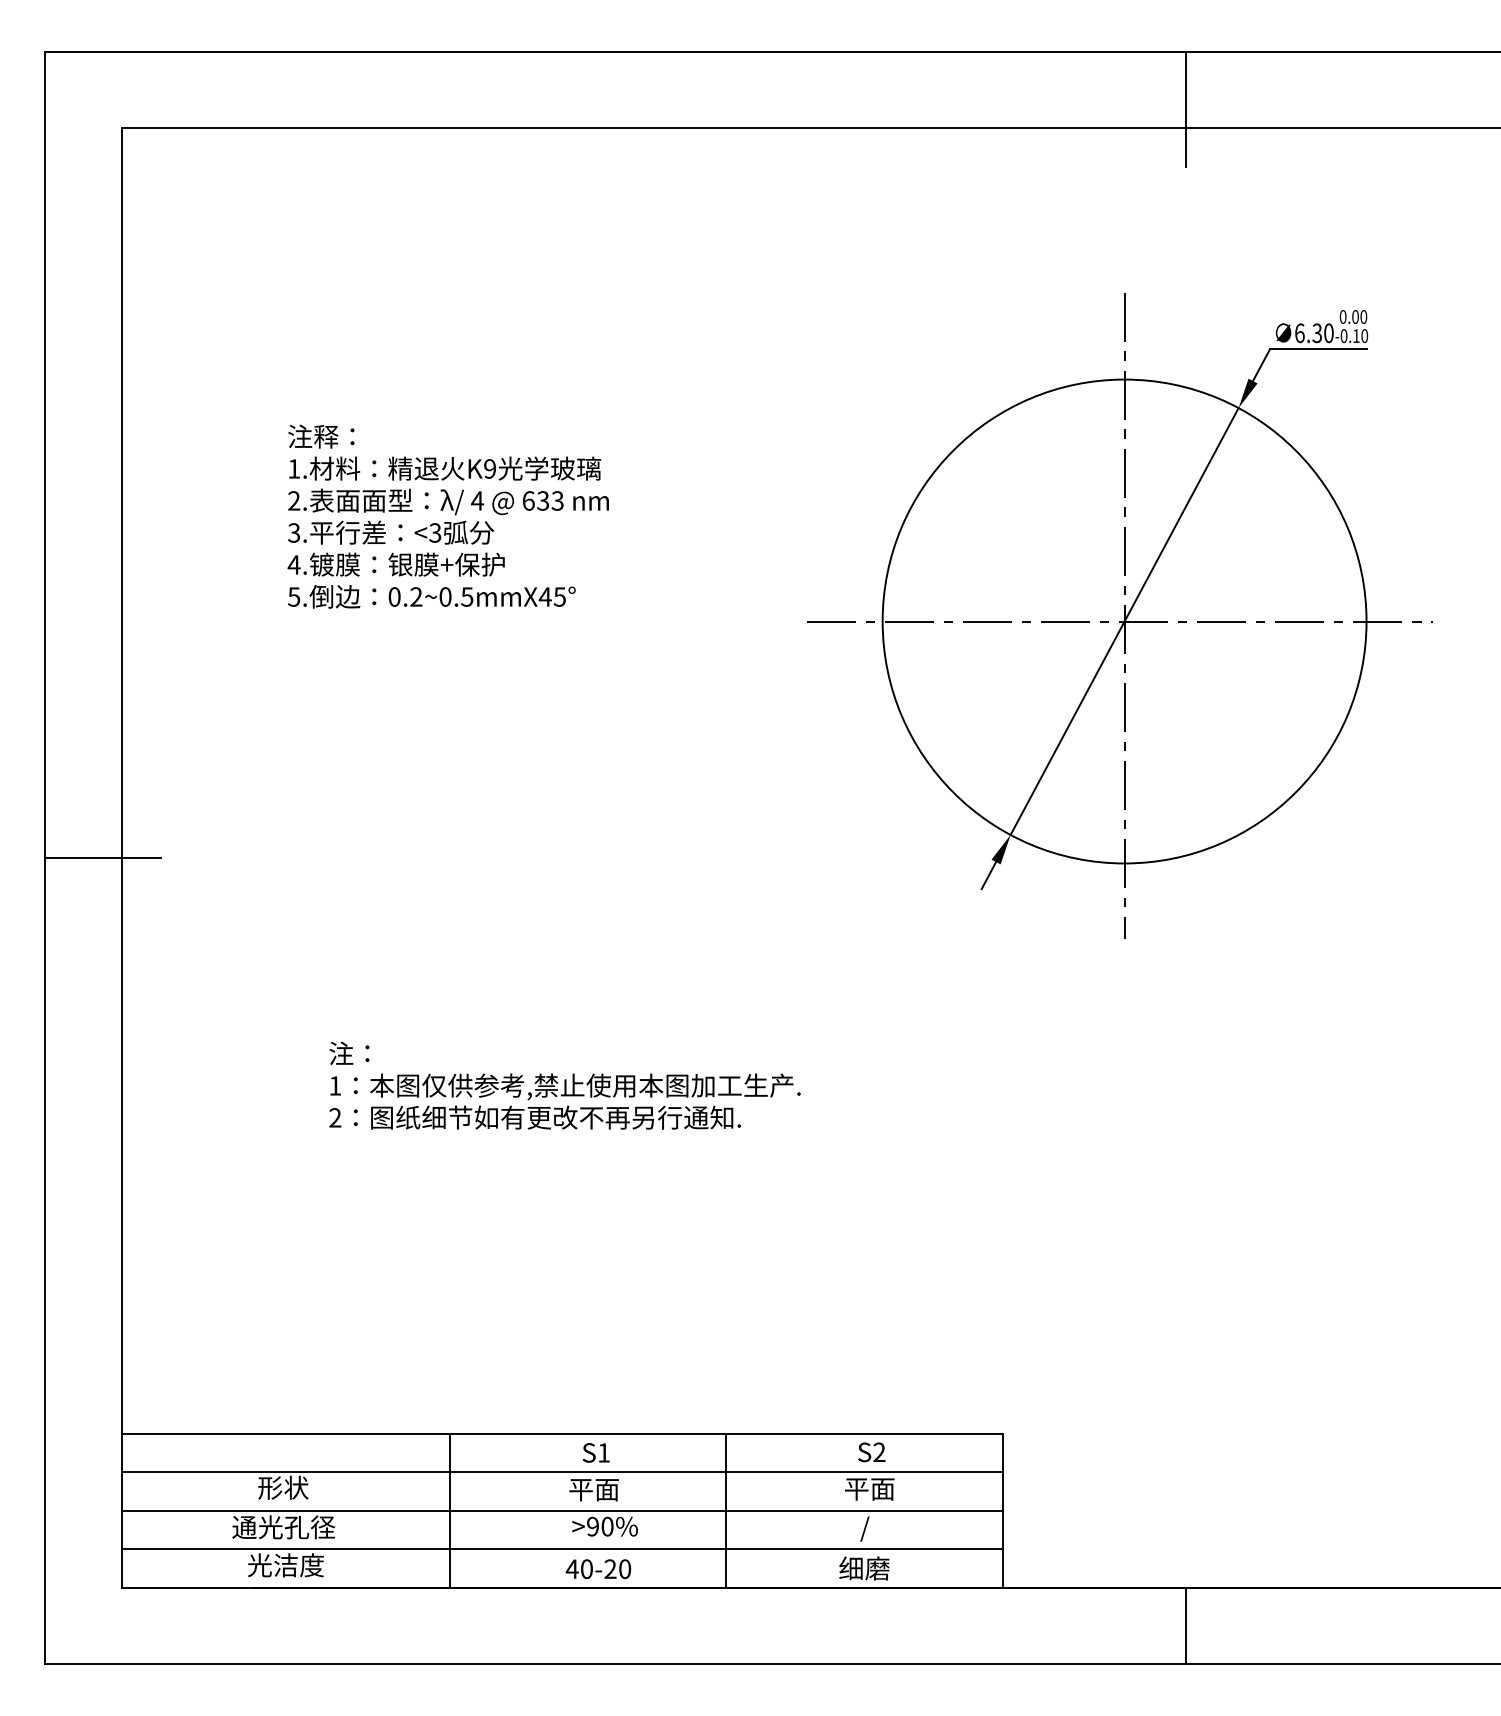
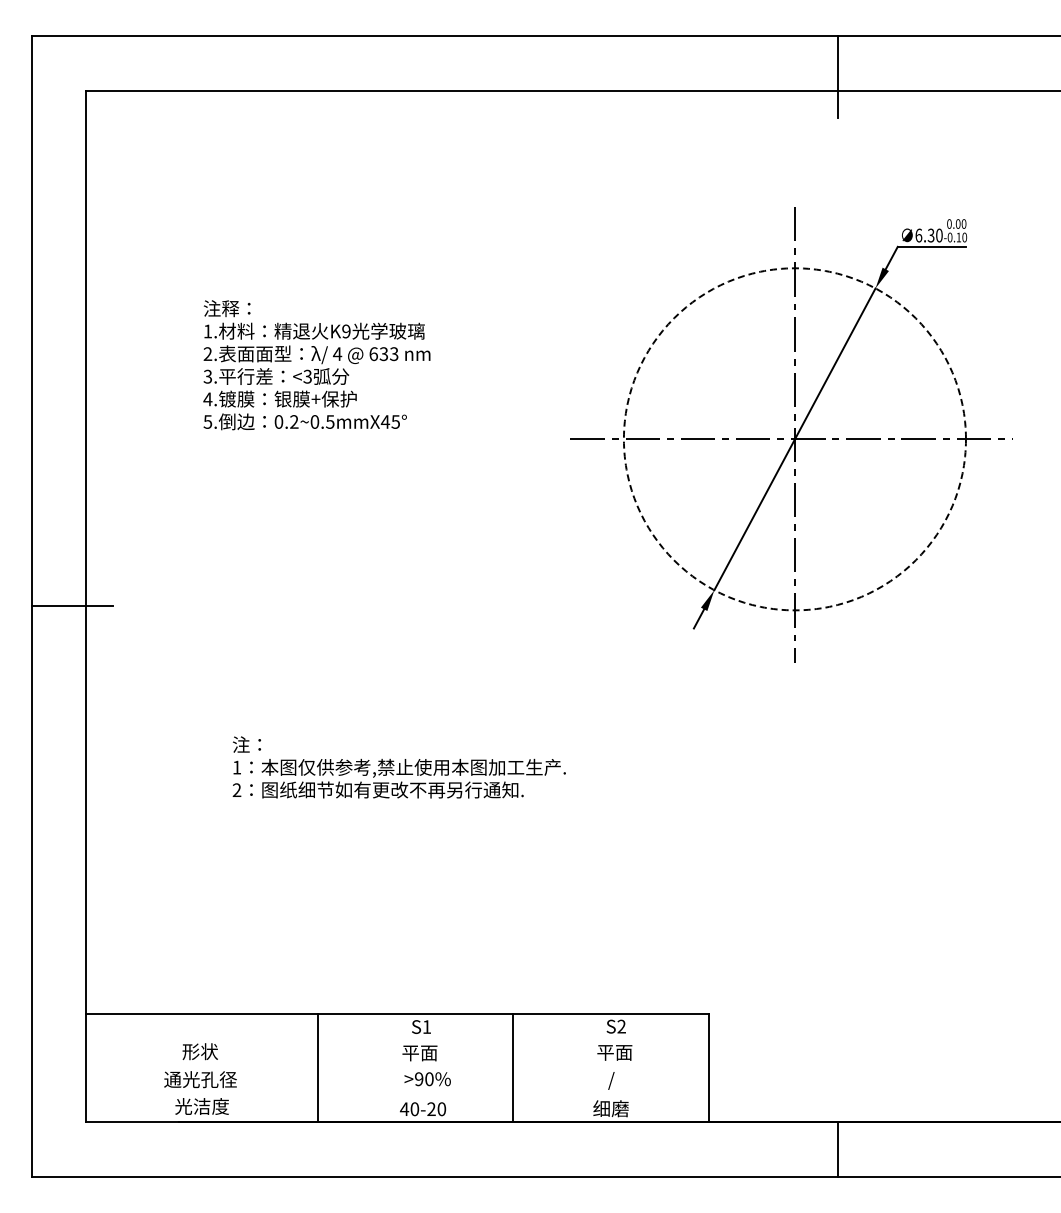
circle: (1123, 621) -> (794, 439), solid -> dashed
line: (562, 1471) -> (397, 1040), removed
line: (562, 1511) -> (397, 1068), removed
line: (562, 1549) -> (397, 1095), removed

